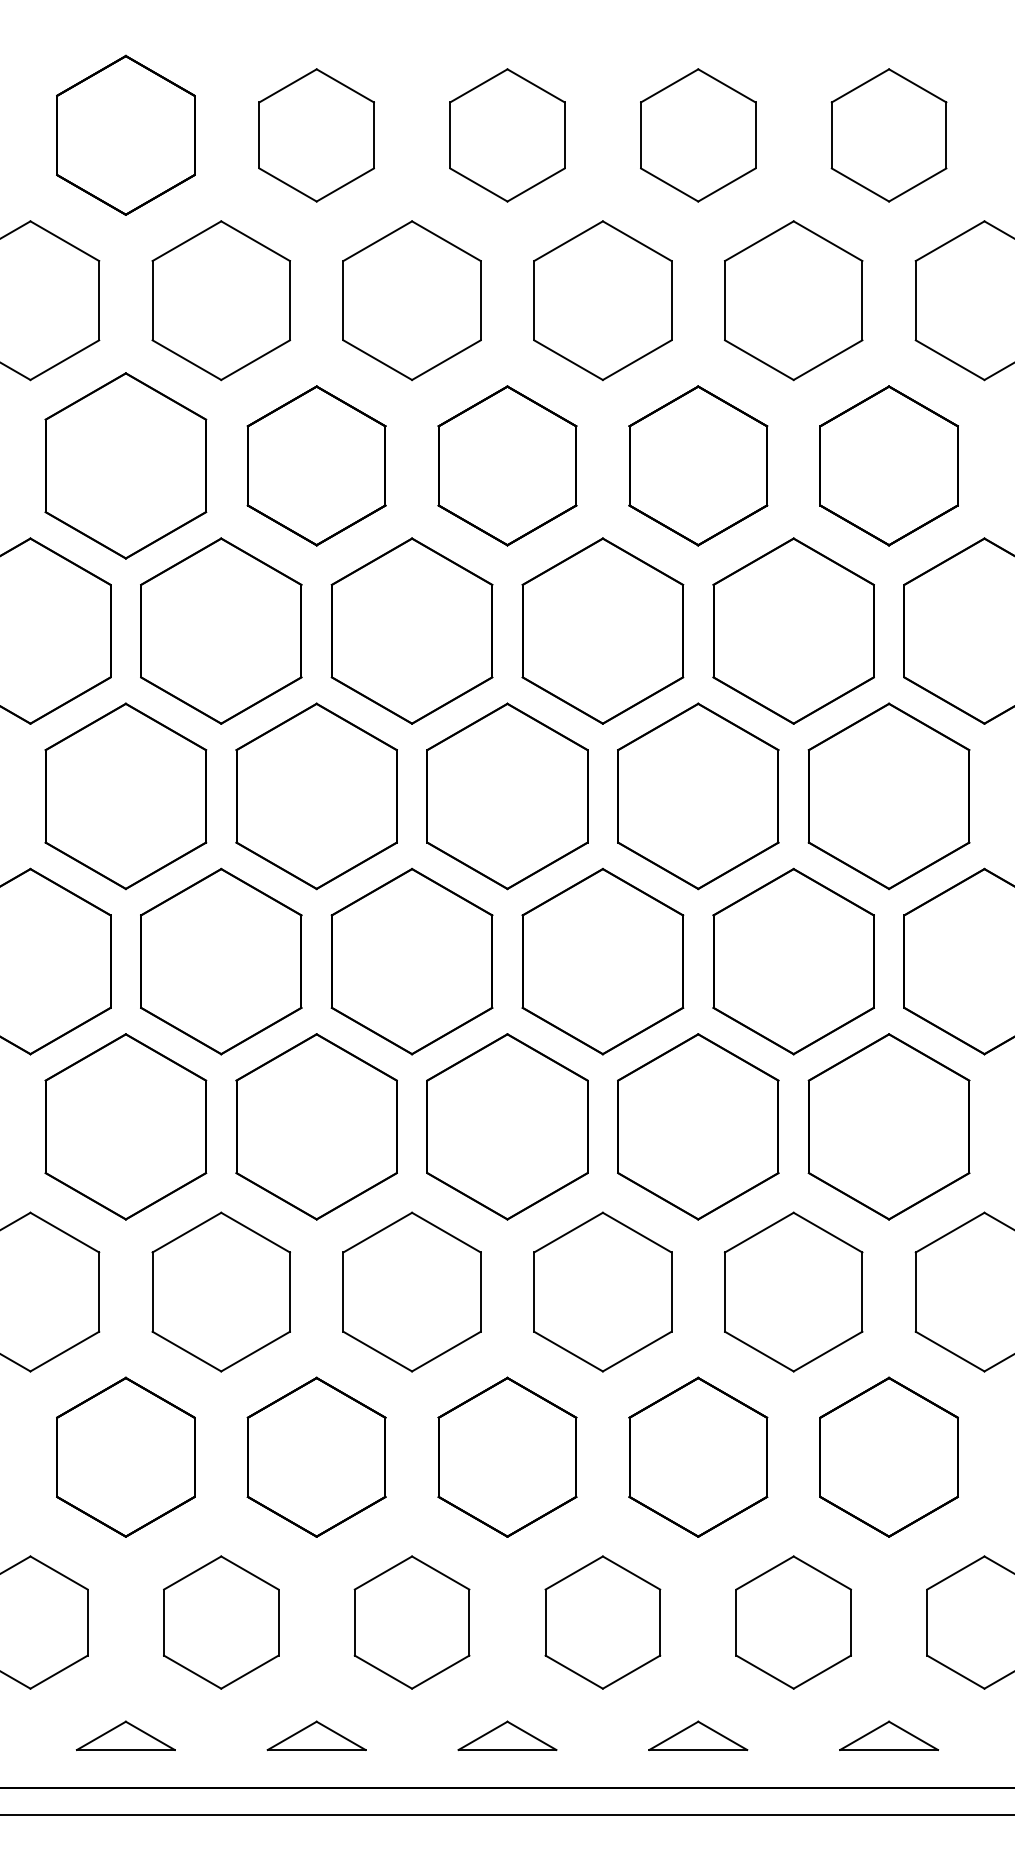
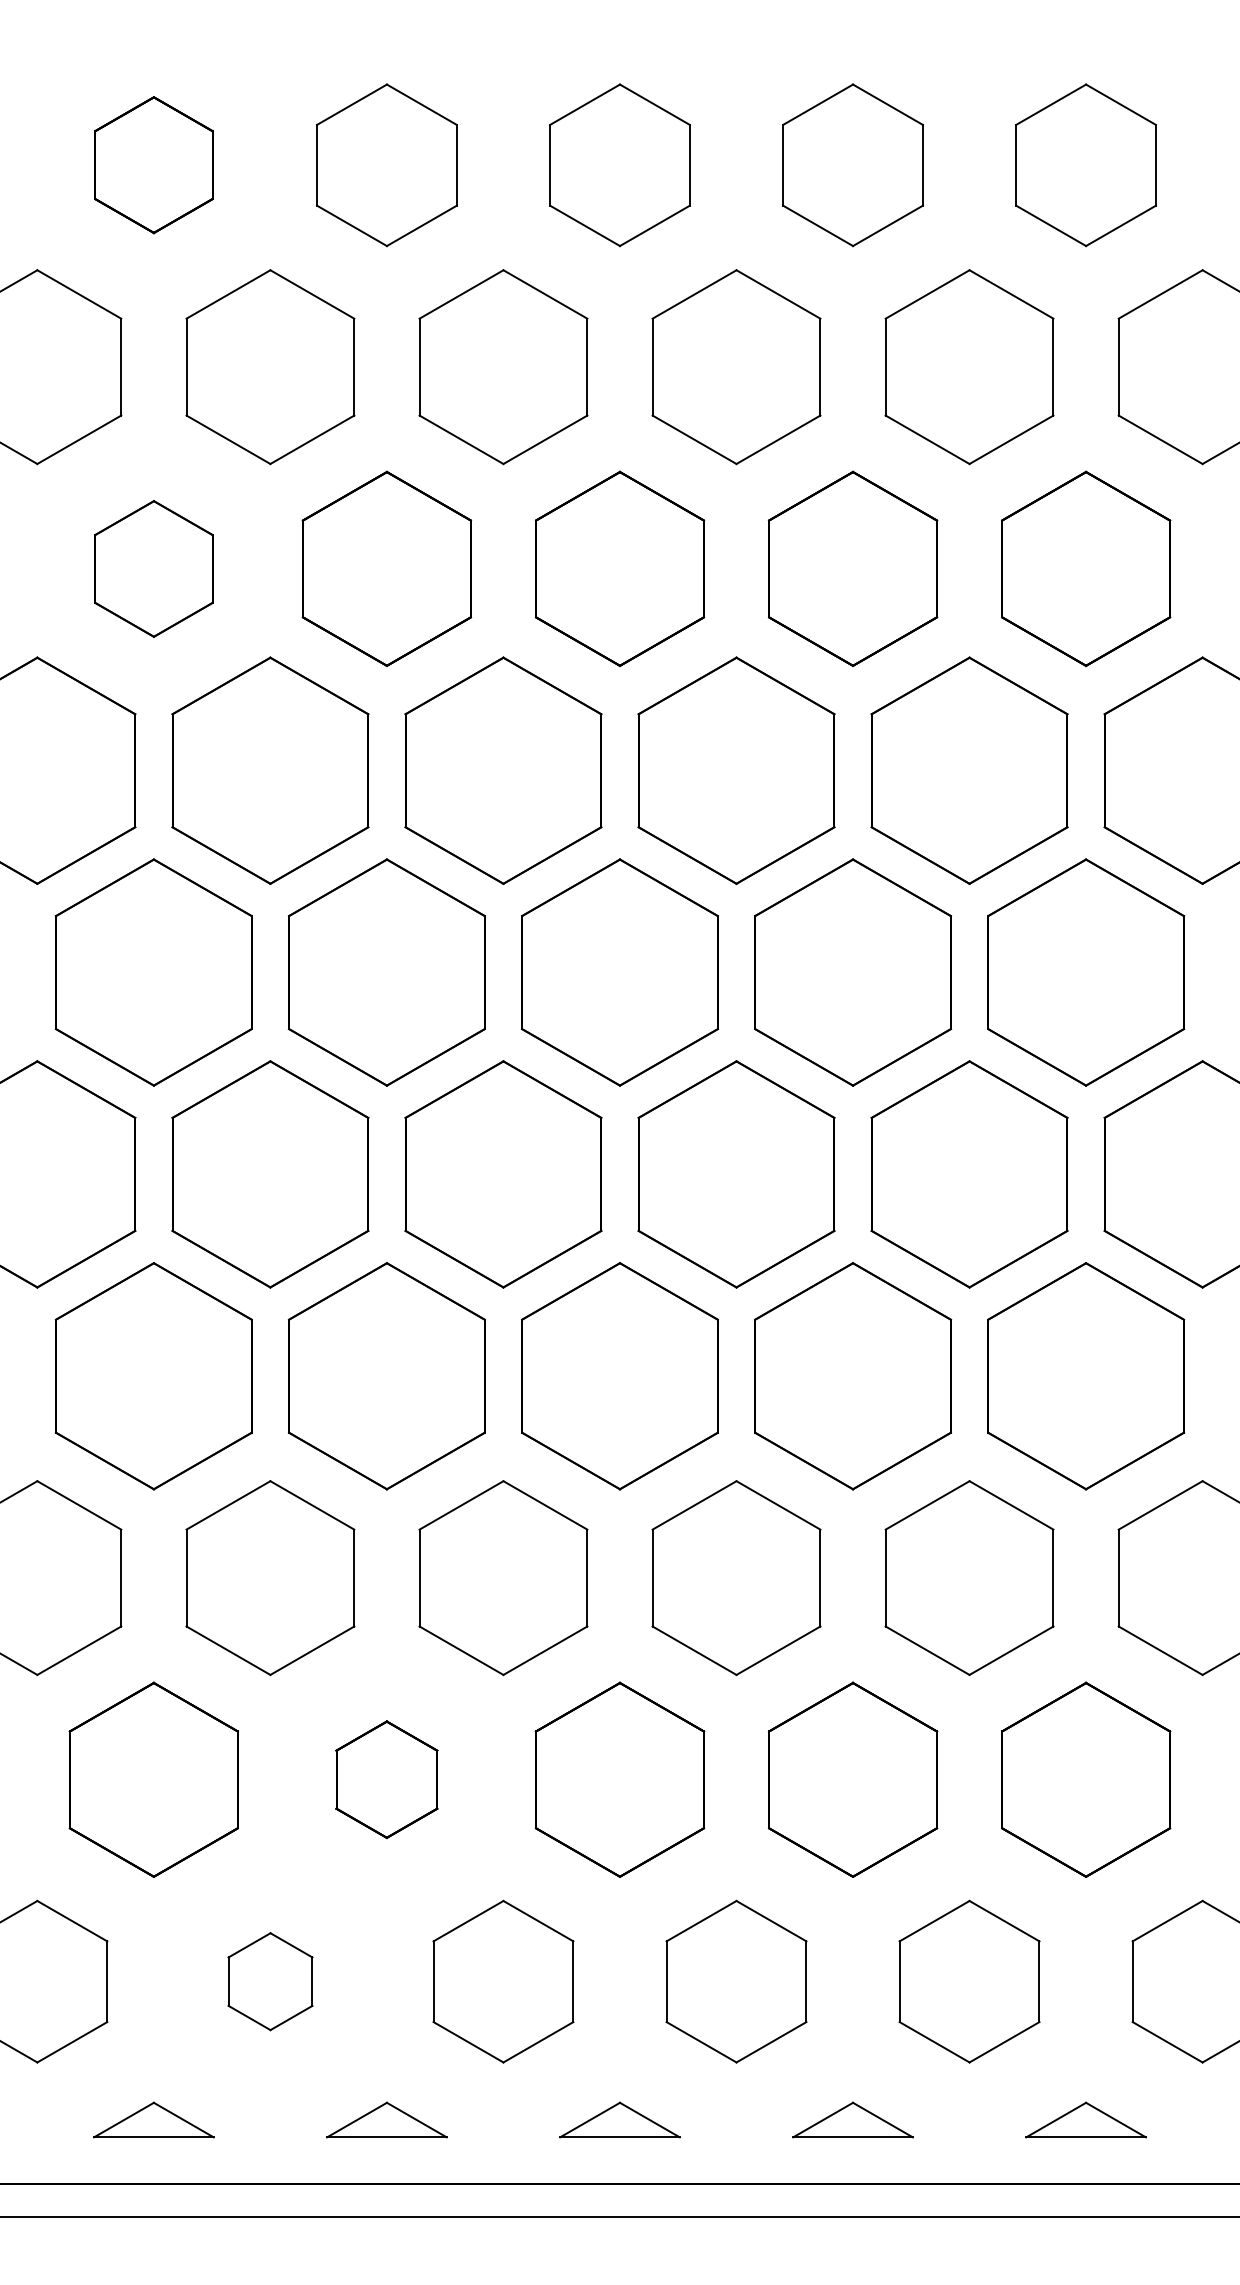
part: (125, 134) -> (153, 164), size x0.7
part: (125, 465) -> (153, 568), size x0.6
part: (316, 1456) -> (386, 1778), size x0.6
part: (221, 1622) -> (270, 1981), size x0.6

